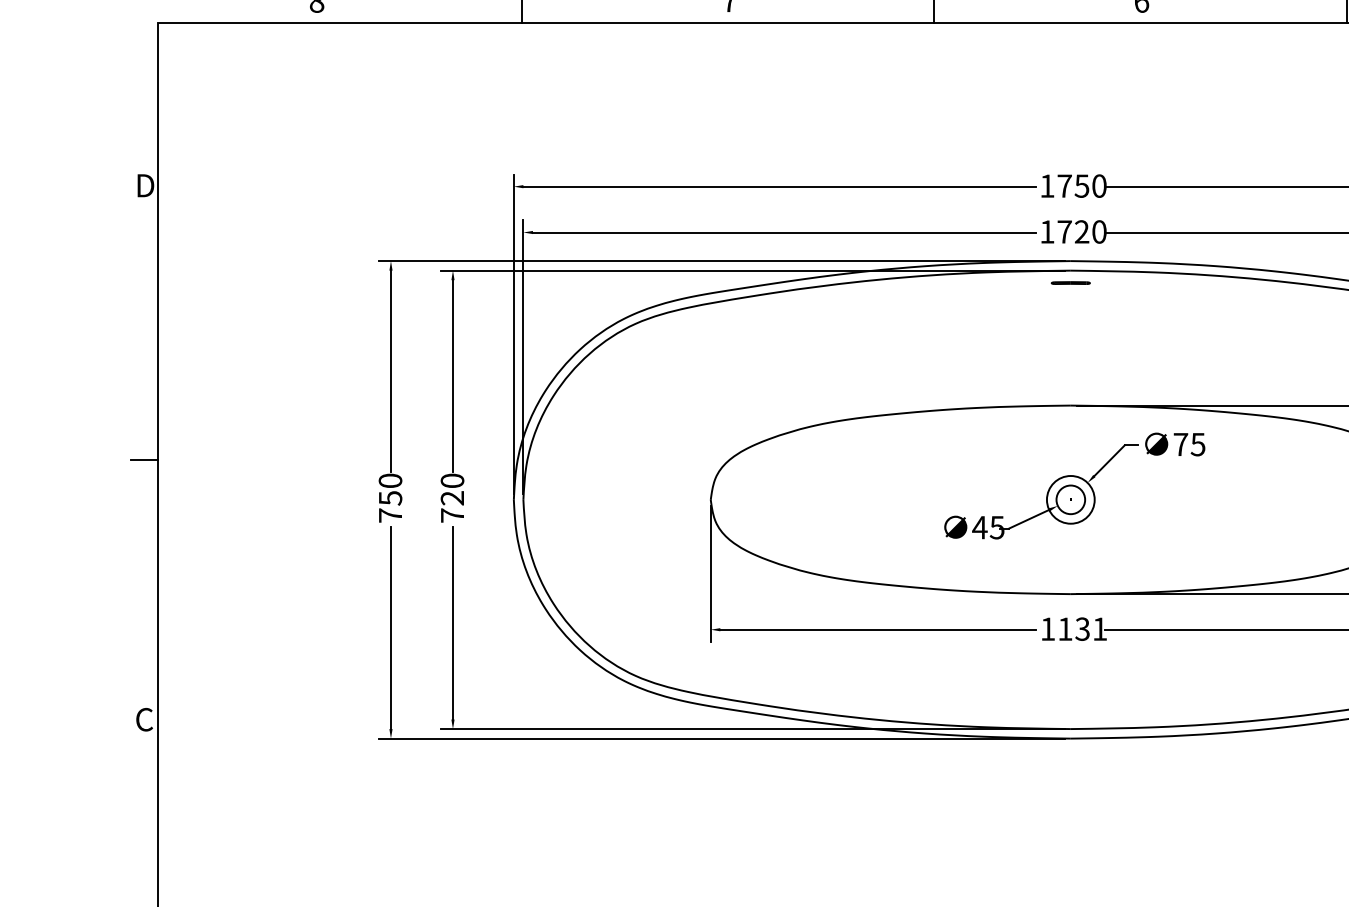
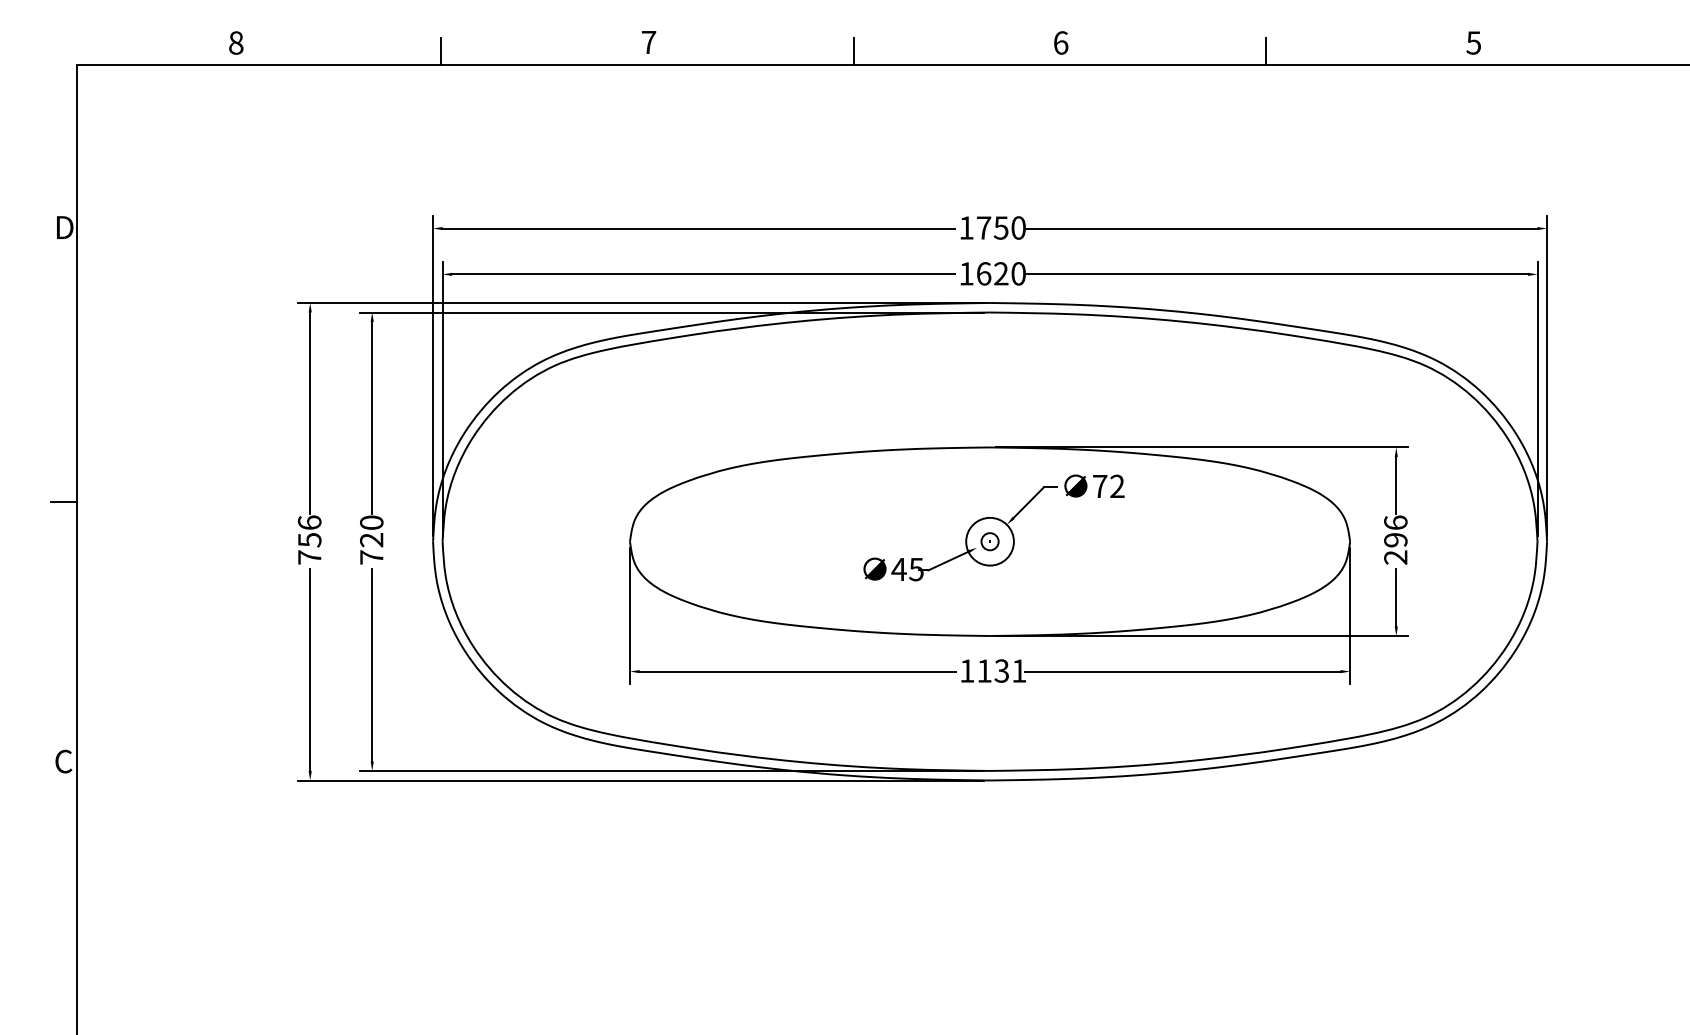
text: (1065, 231) -> (984, 273), 1720 -> 1620
line: (1070, 282) -> (989, 324), removed
text: (1198, 444) -> (1117, 486), 75 -> 72
text: (390, 480) -> (309, 522), 750 -> 756
circle: (1070, 499) -> (989, 541), size x0.6

